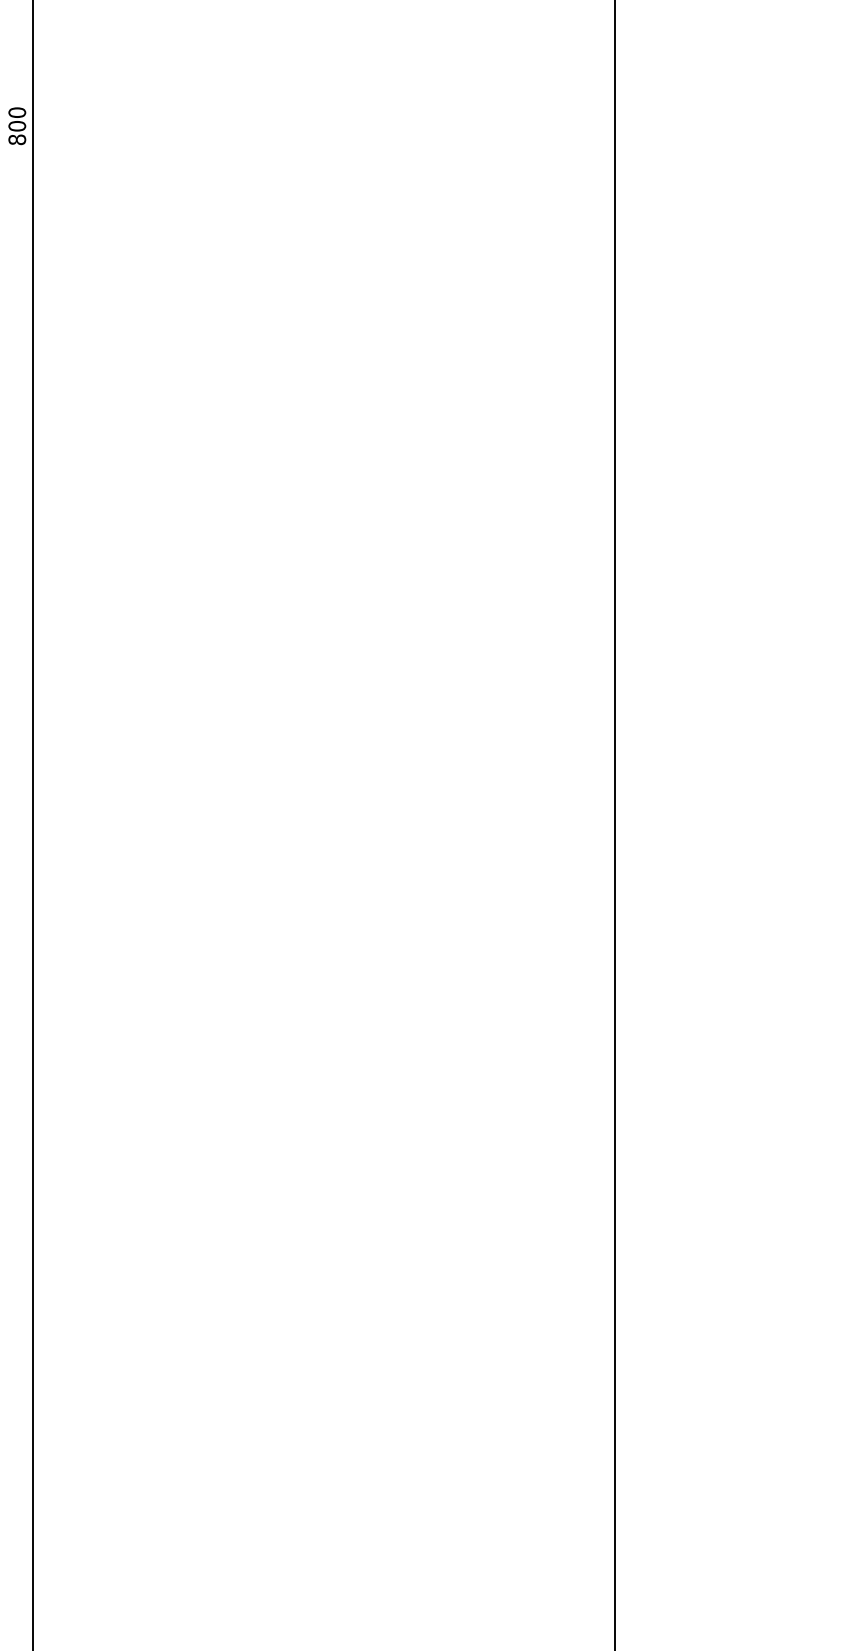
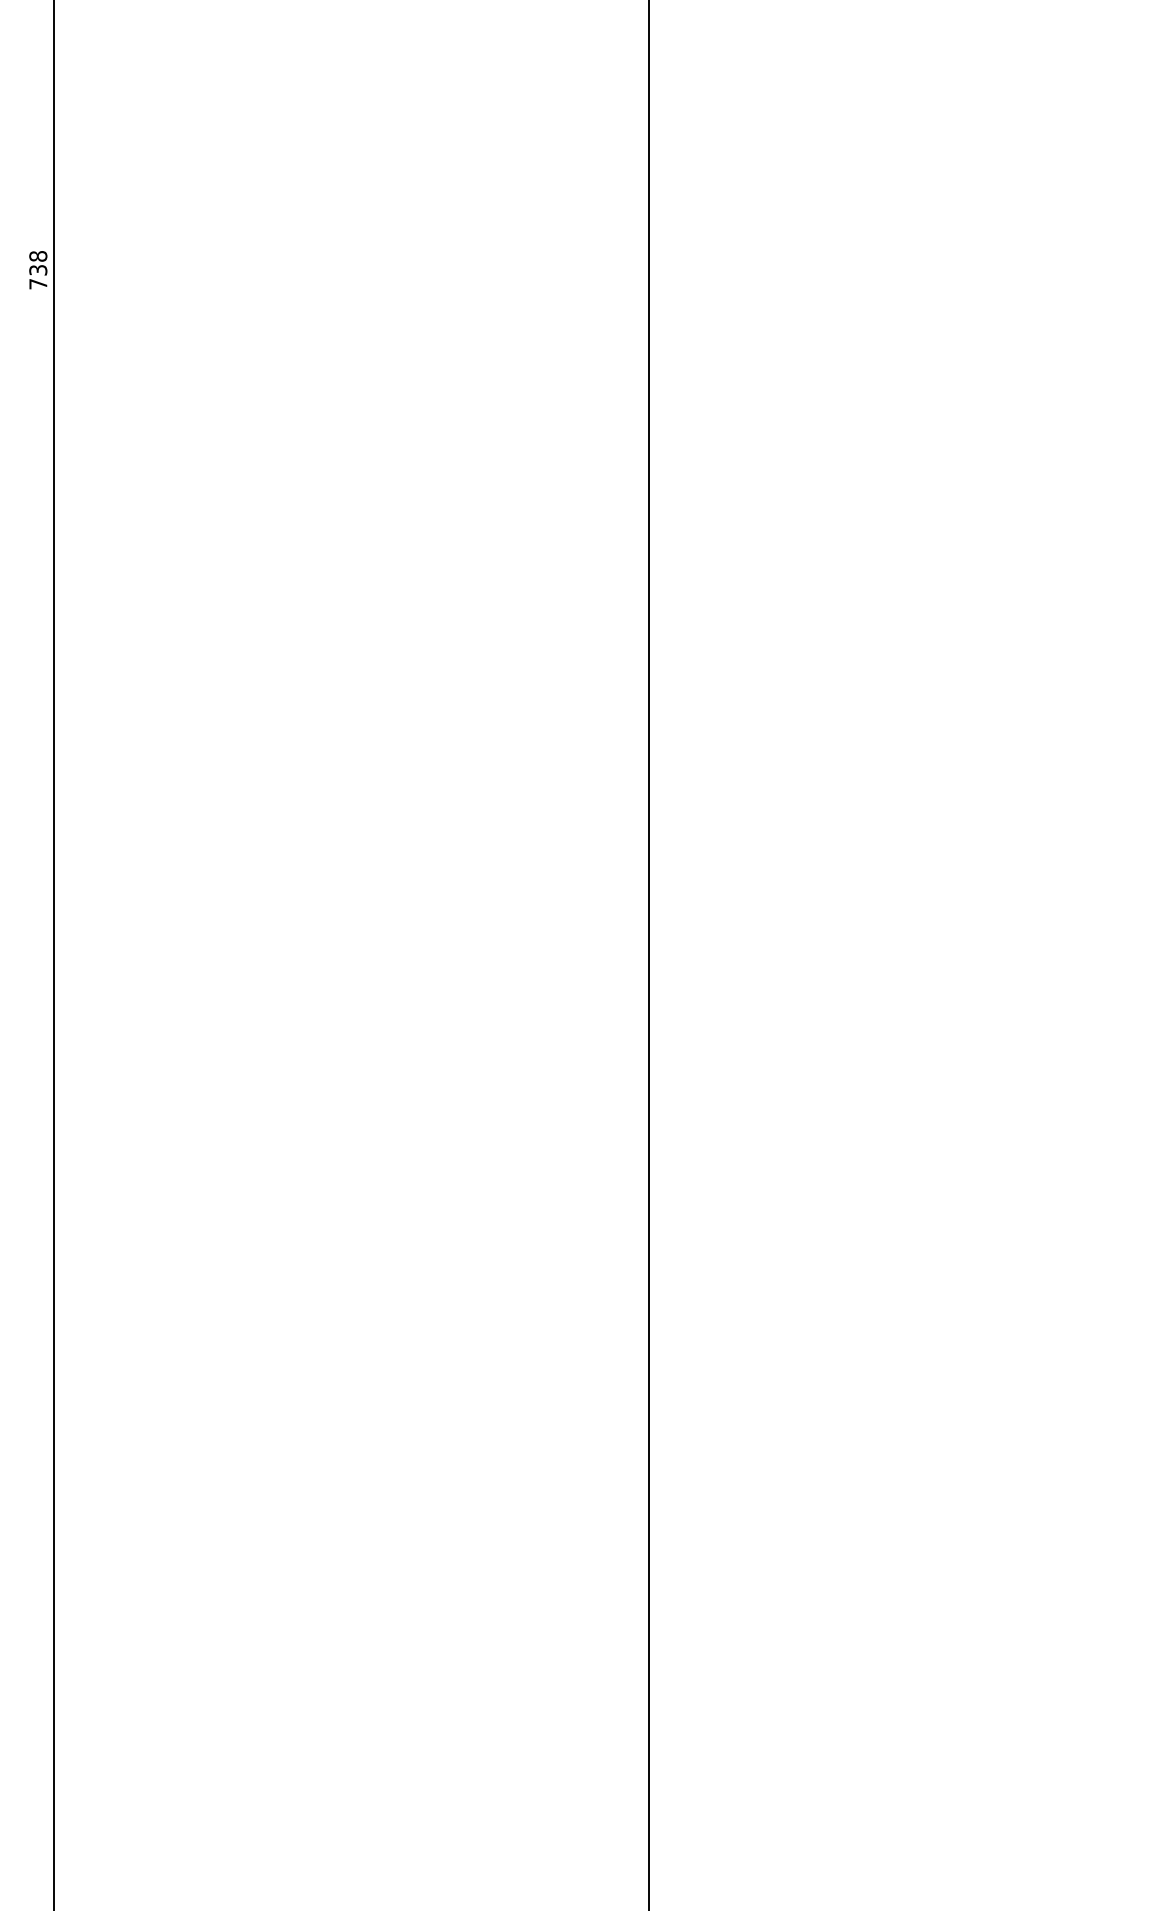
text: (17, 126) -> (38, 270), 800 -> 738

